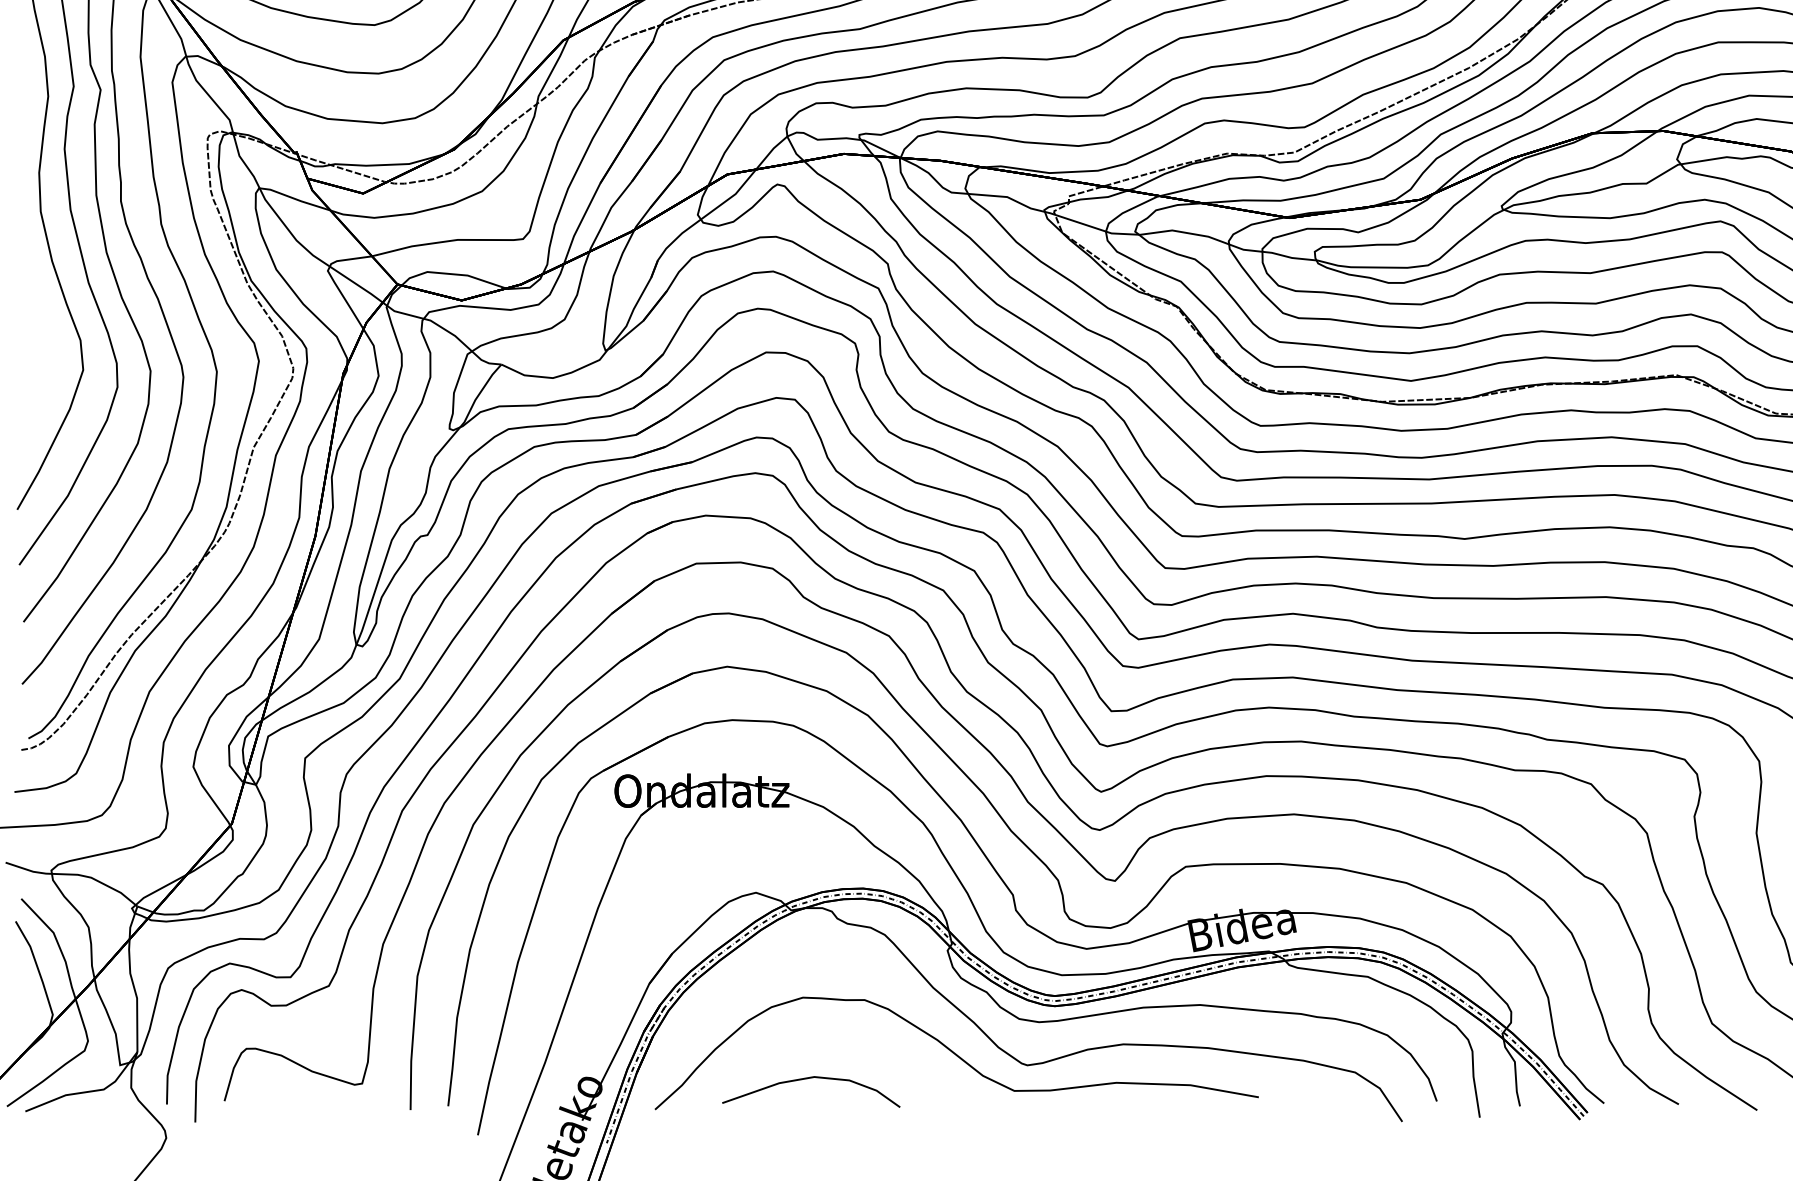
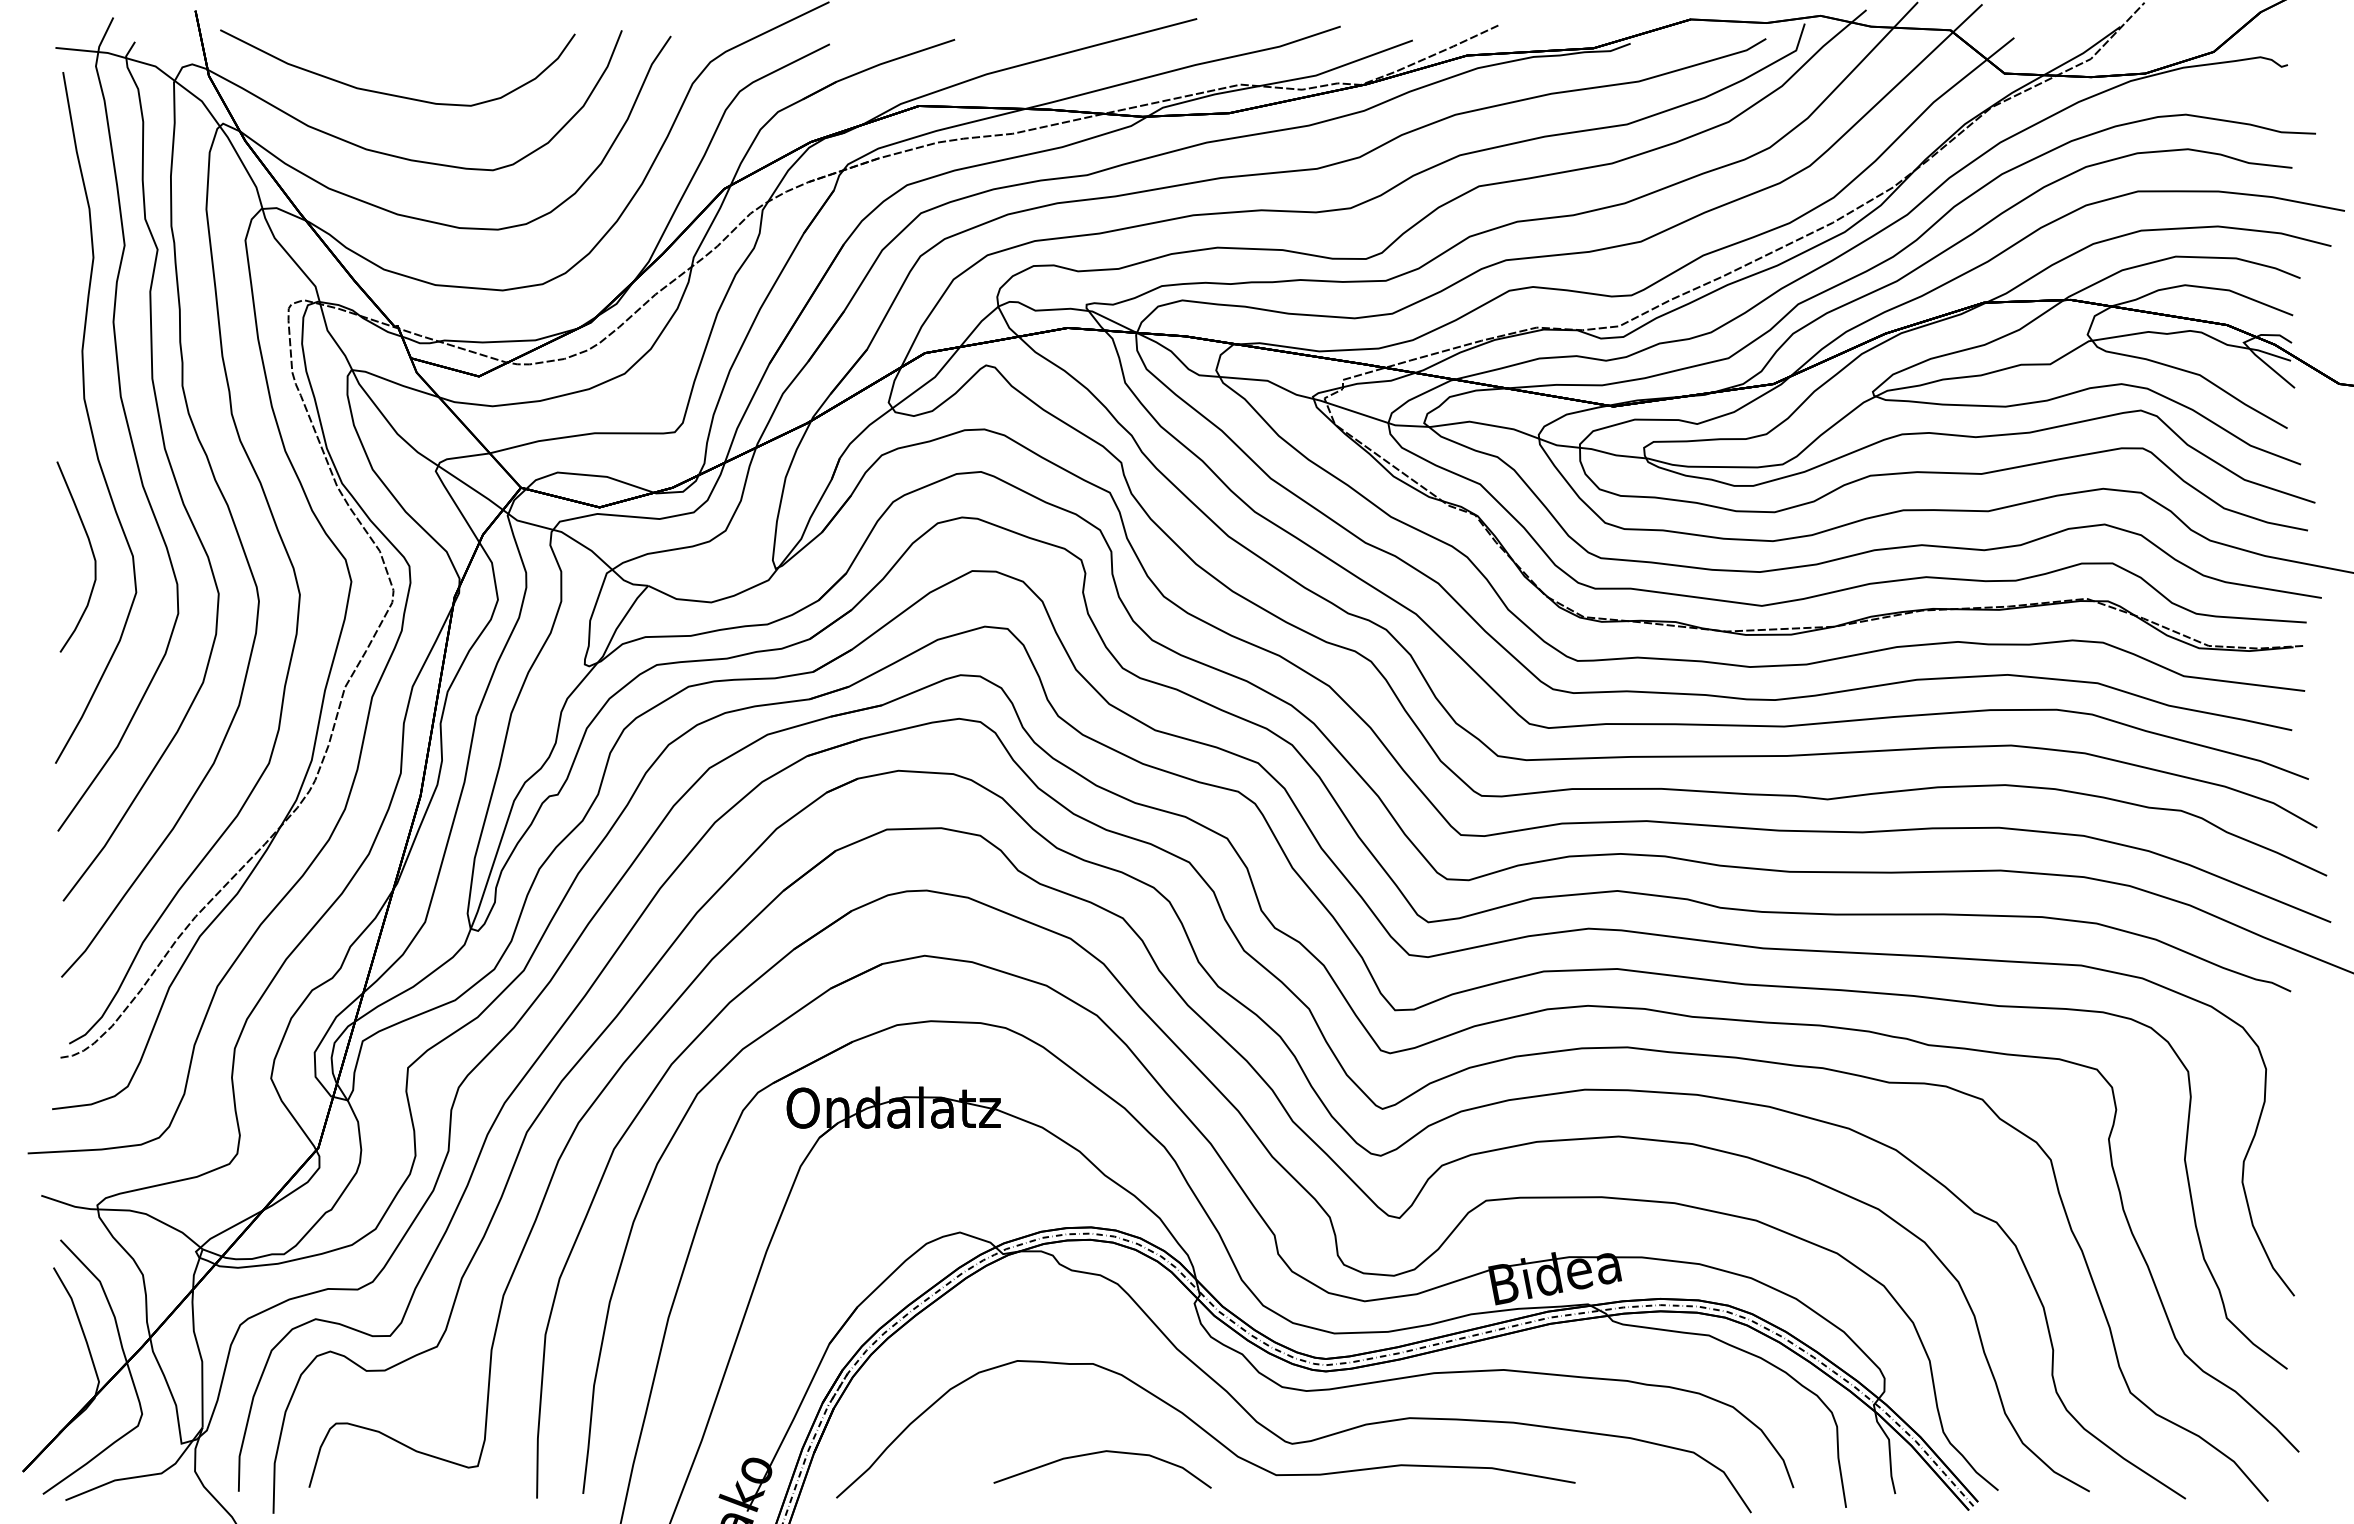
curve: (46, 336) -> (91, 551), added
curve: (809, 1078) -> (1100, 1453), moved

